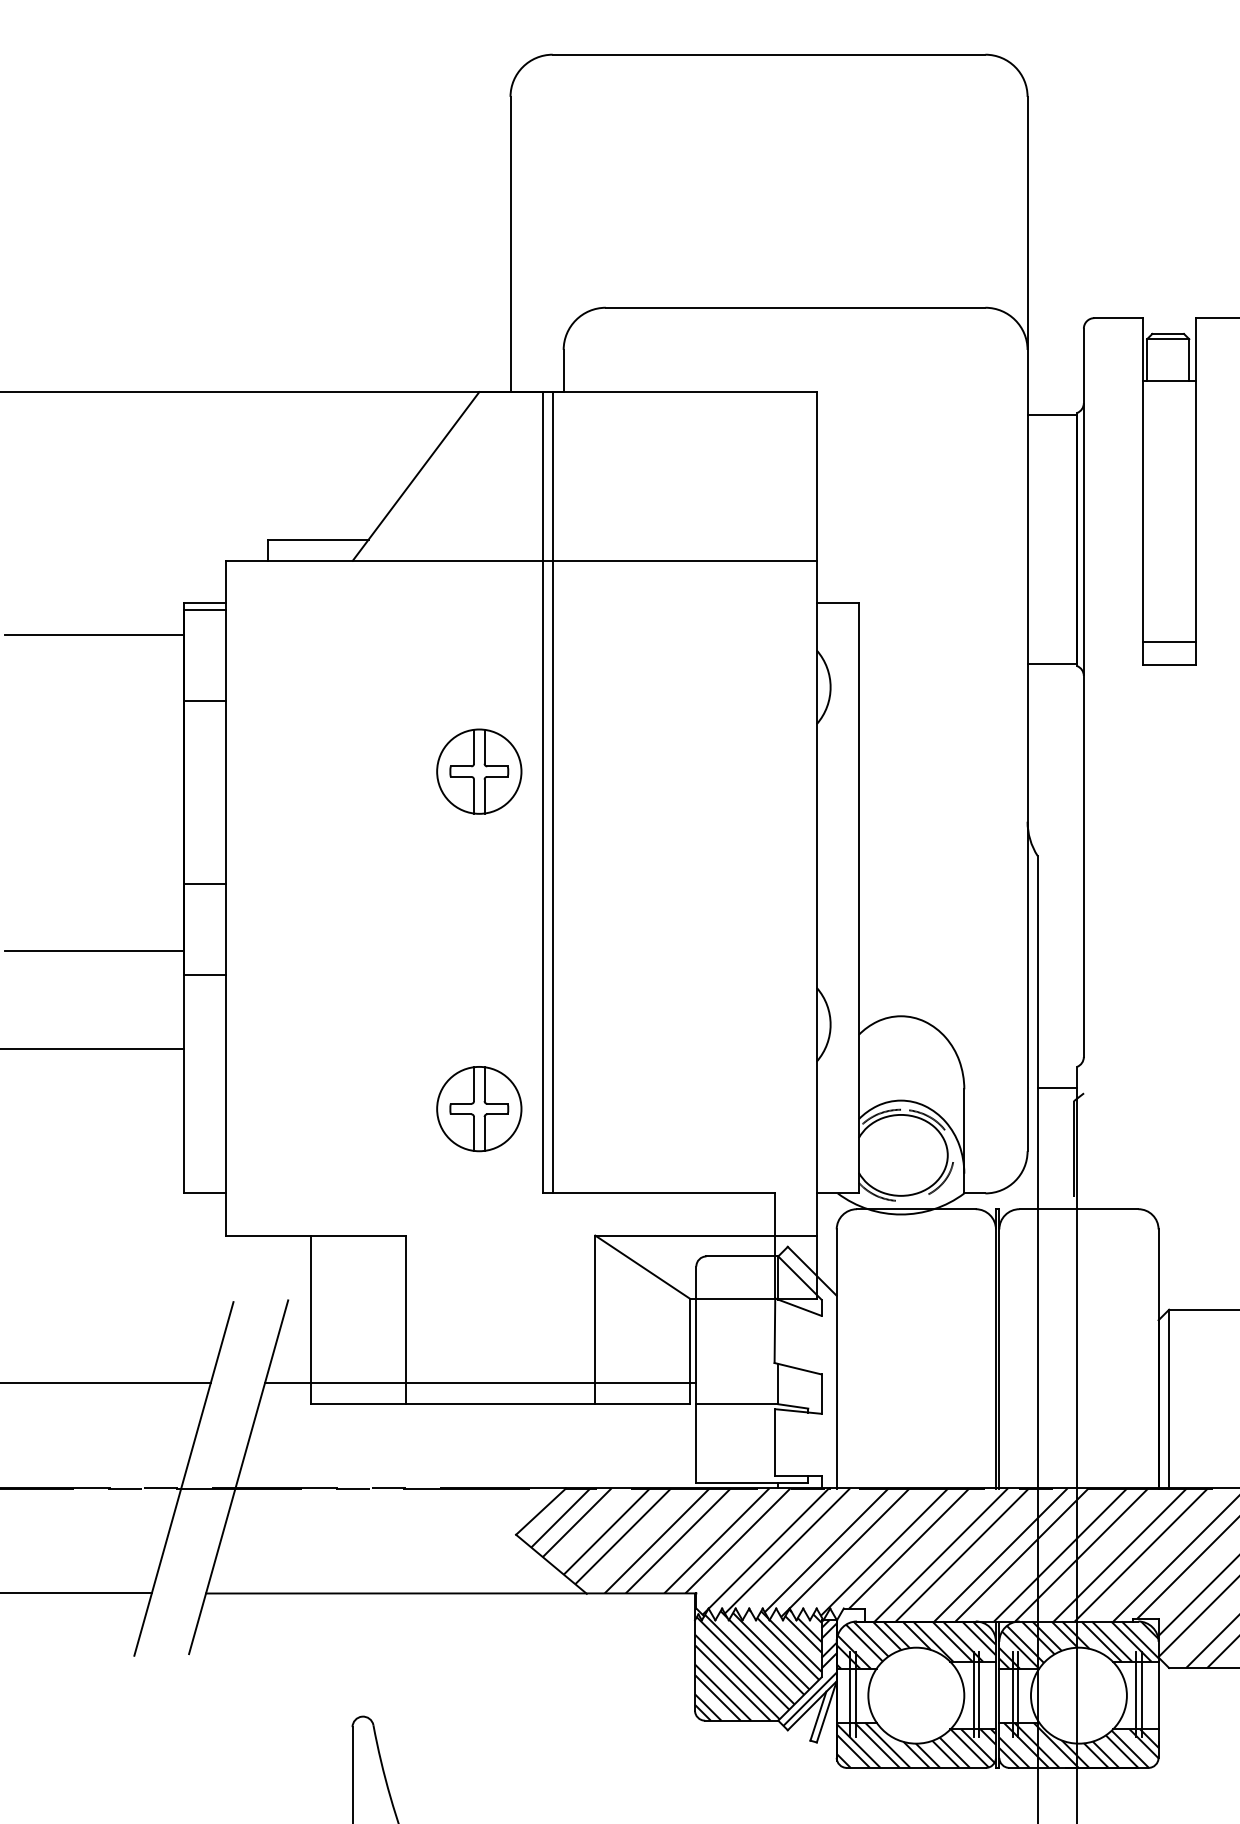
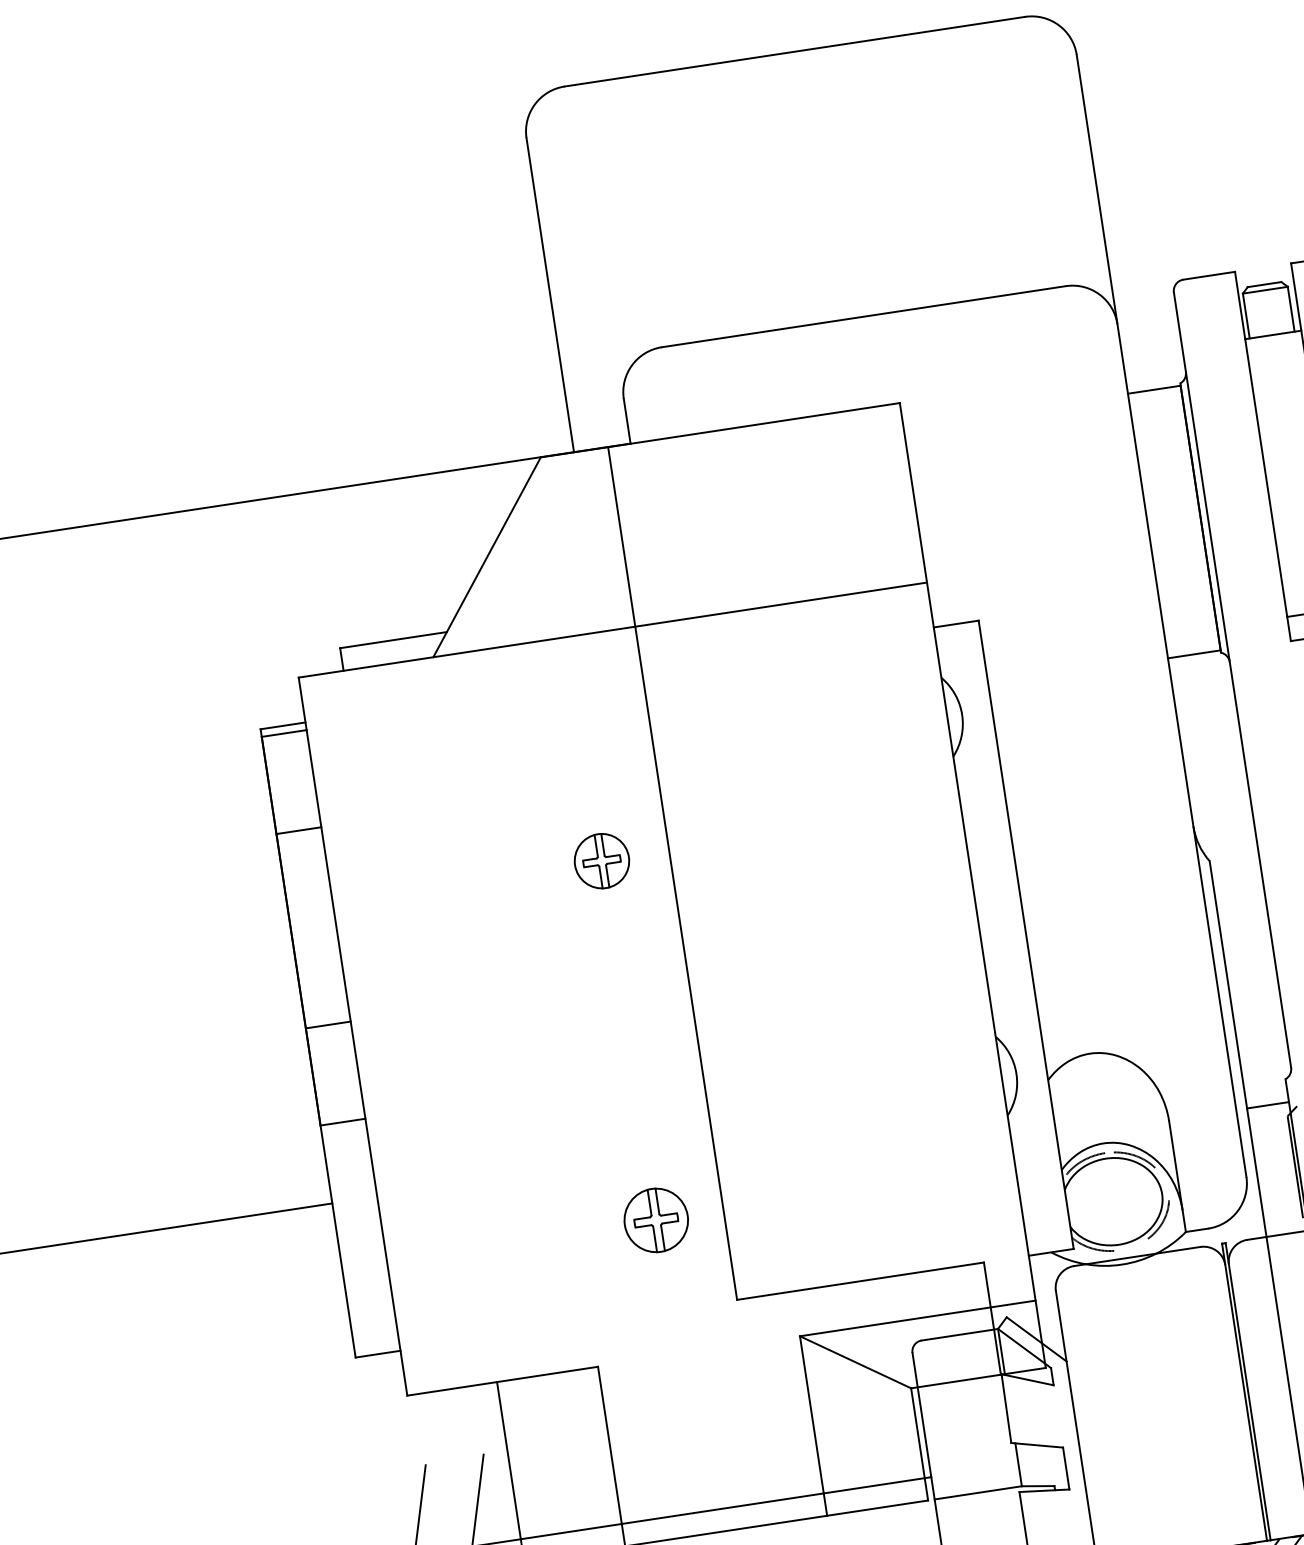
line: (94, 634) -> (170, 777), removed
part: (479, 771) -> (602, 861), size x0.6
line: (553, 792) -> (684, 871), removed
line: (94, 950) -> (221, 1113), removed
part: (479, 1109) -> (656, 1220), size x0.7

